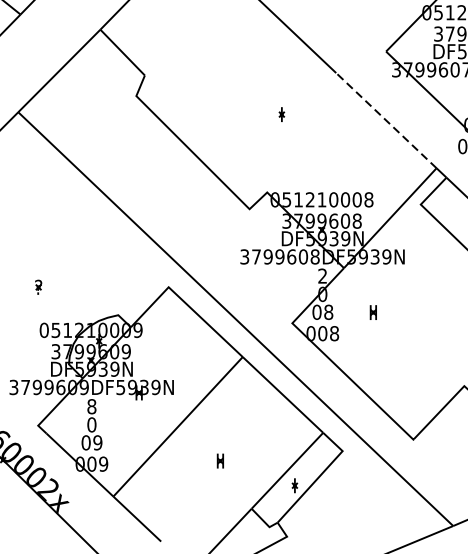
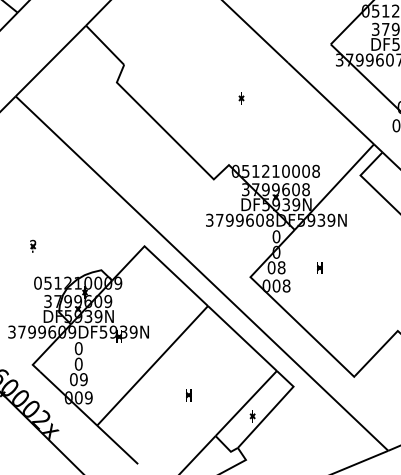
line: (385, 120) -> (330, 103), dashed -> solid
text: (322, 275) -> (276, 236), 2 -> 0
text: (91, 406) -> (78, 348), 8 -> 0

